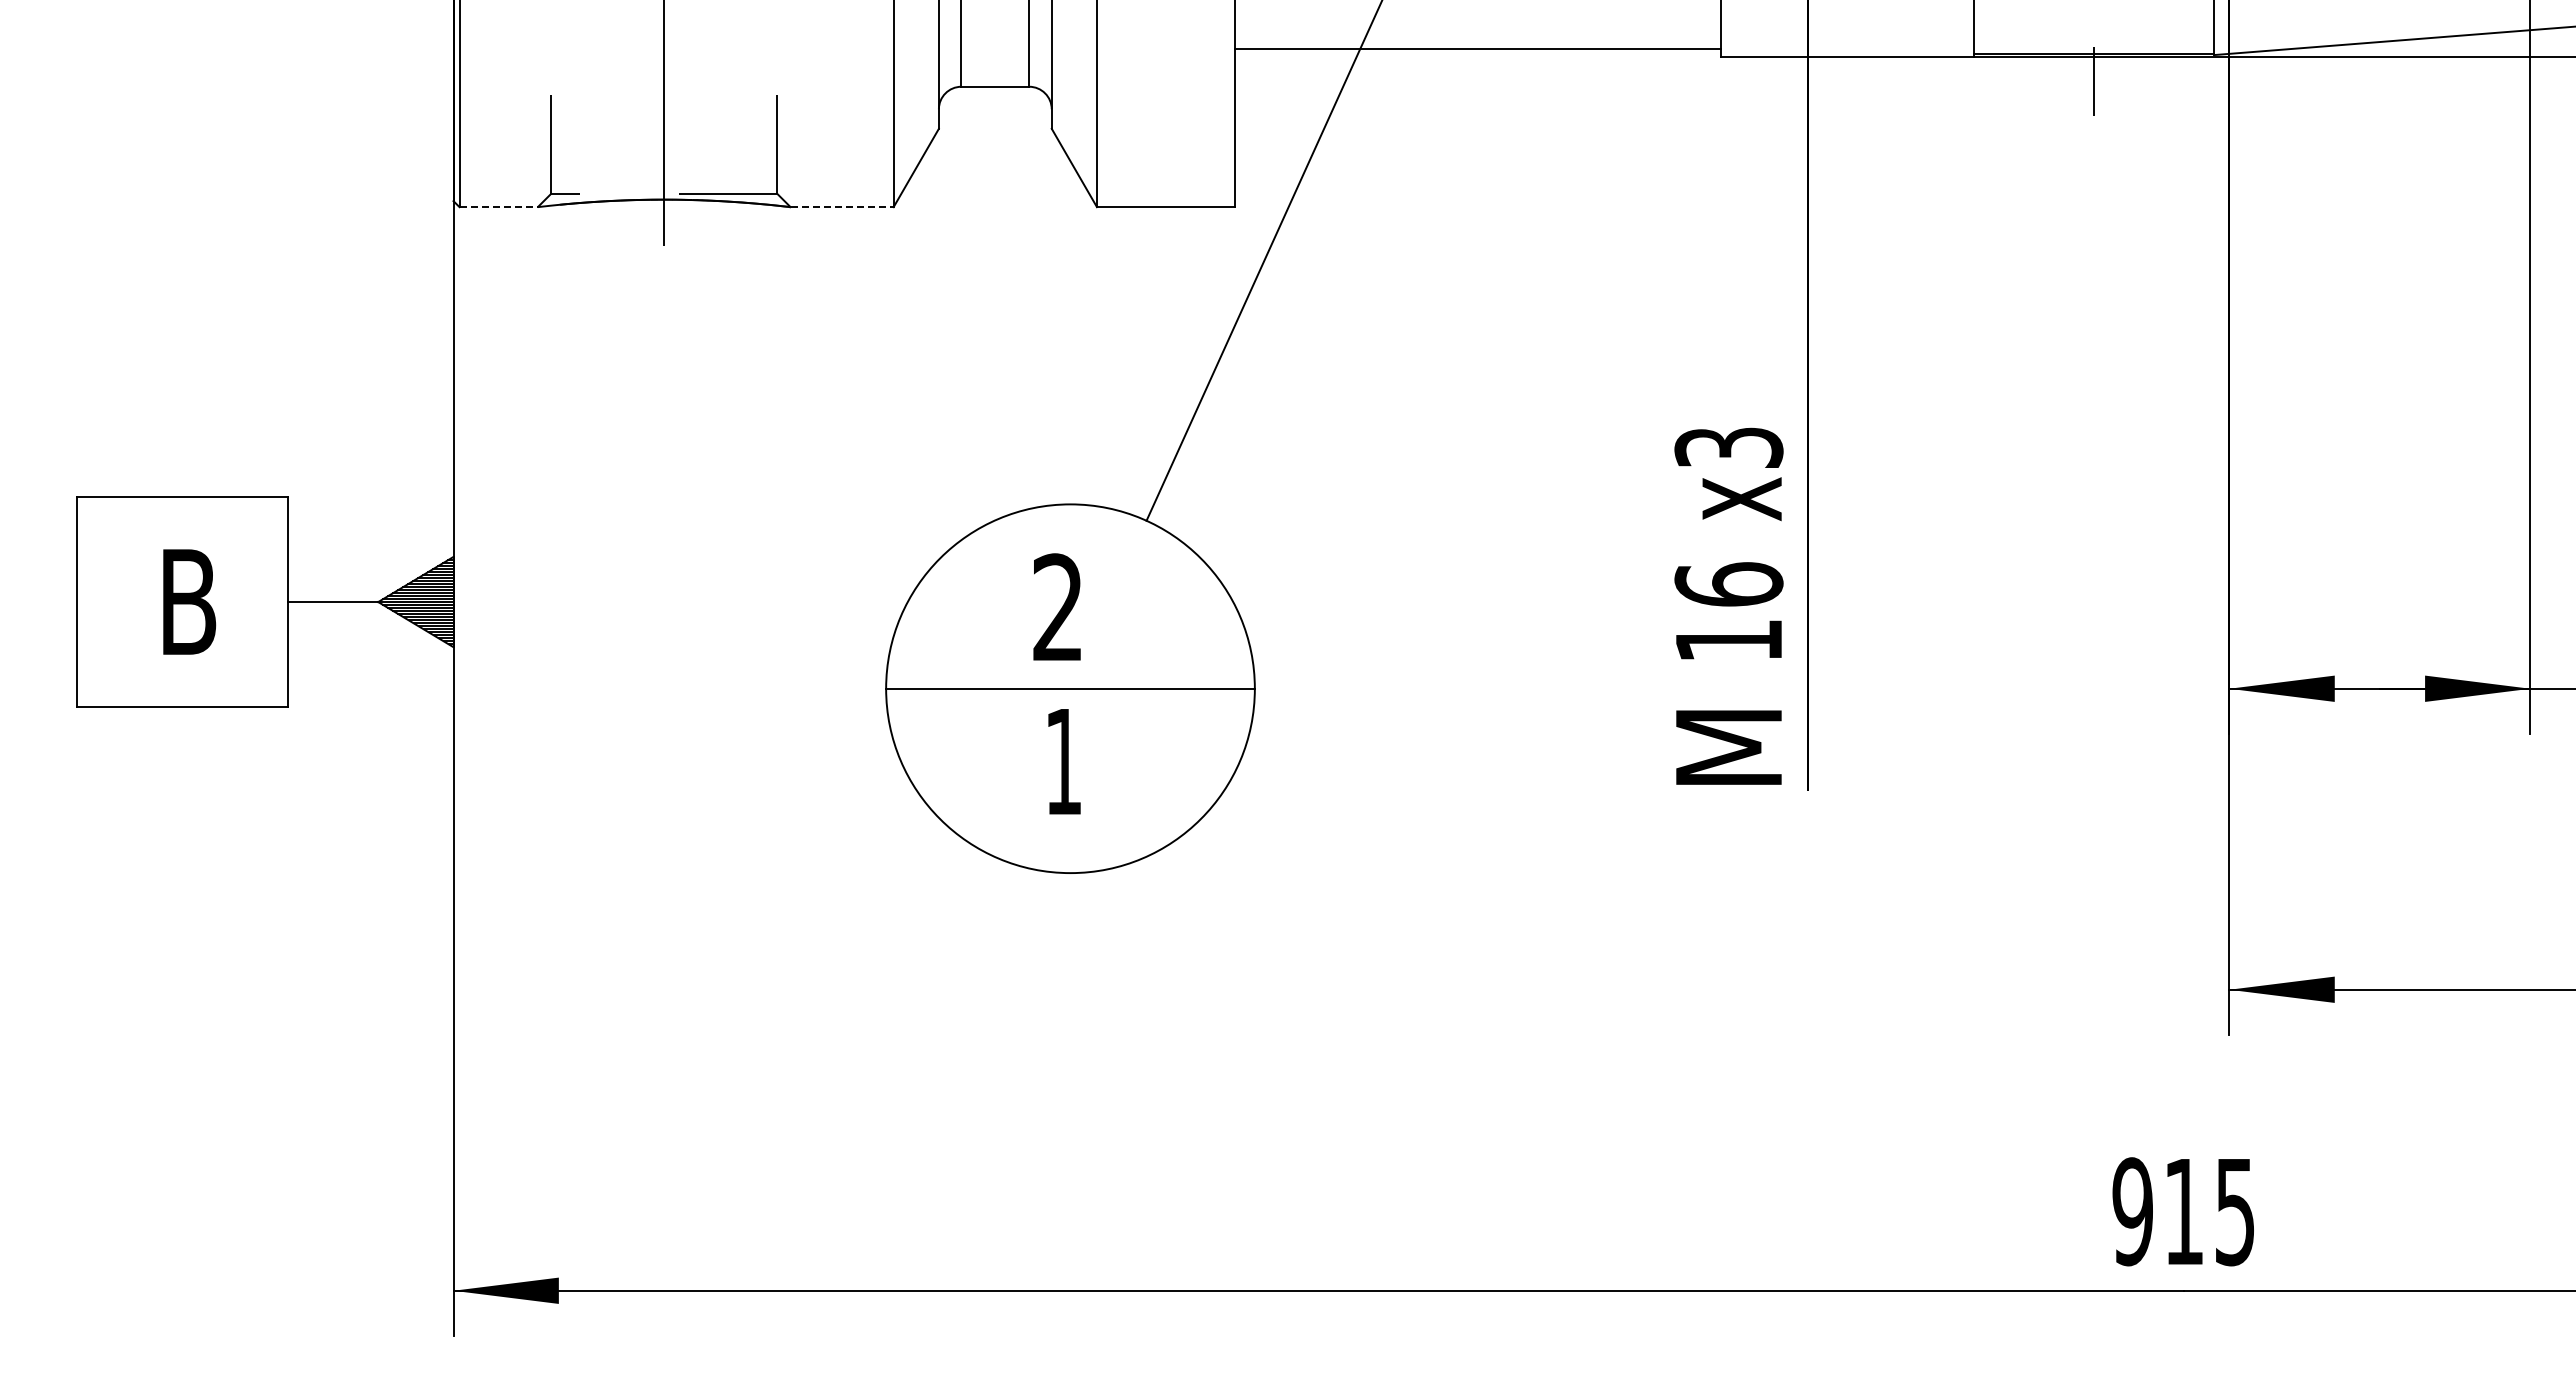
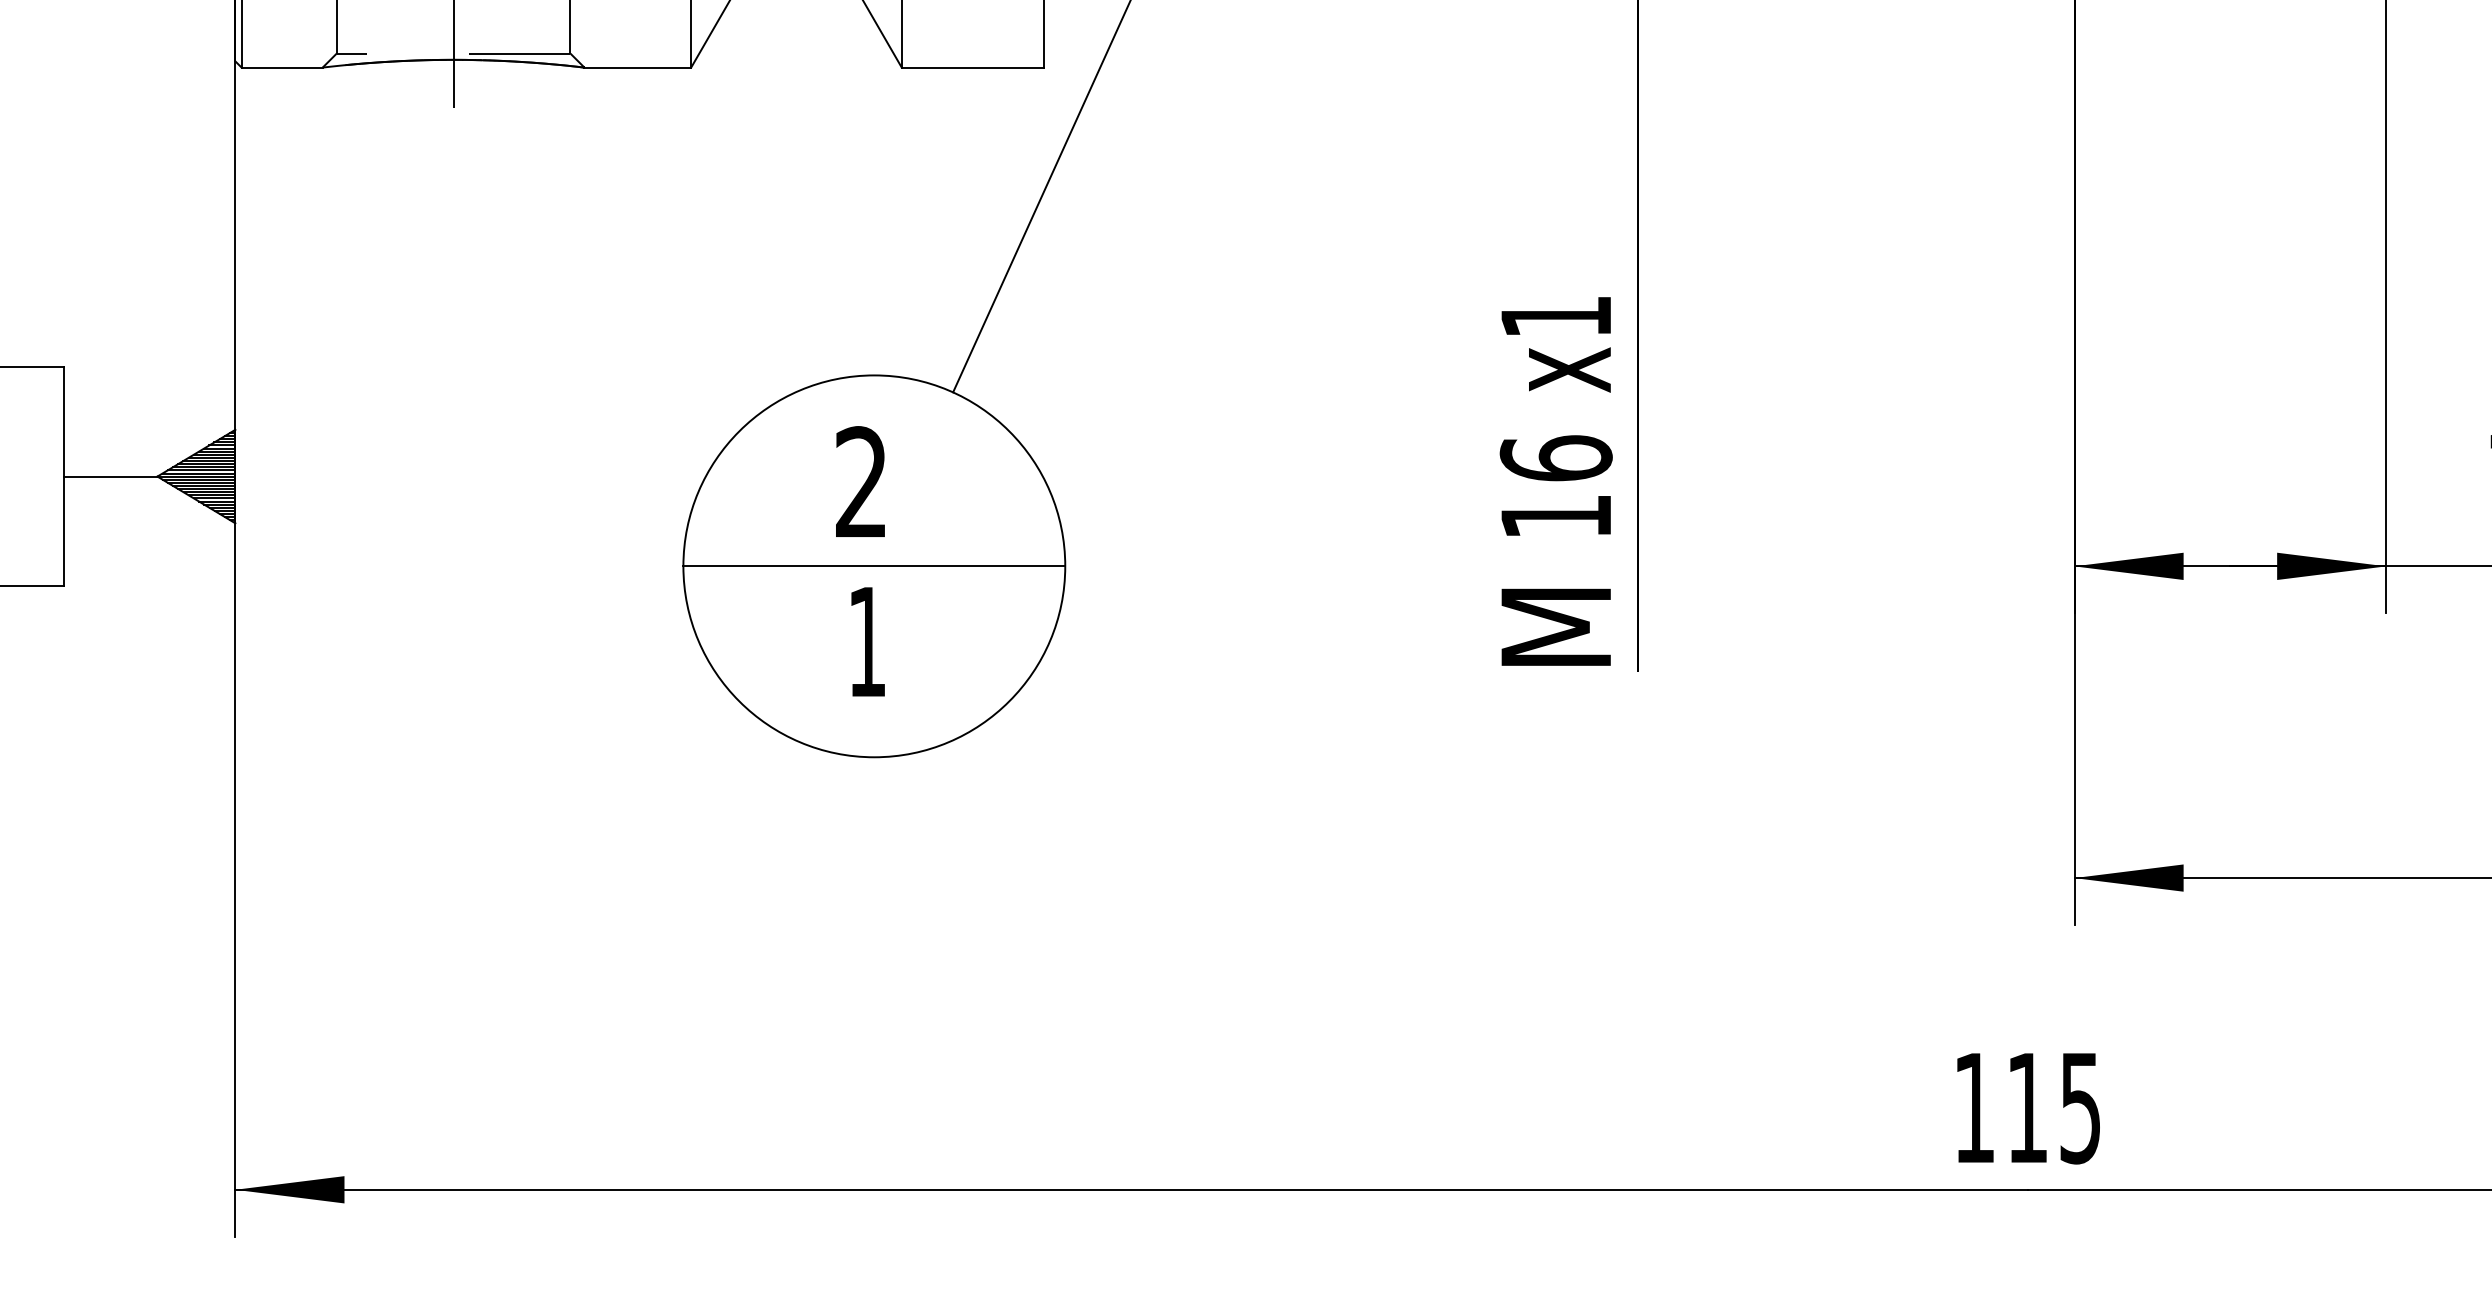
line: (499, 207) -> (283, 67), dashed -> solid
line: (842, 207) -> (638, 67), dashed -> solid
text: (1728, 447) -> (1555, 316), x3 -> x1
text: (2132, 1211) -> (1974, 1107), 915 -> 115

